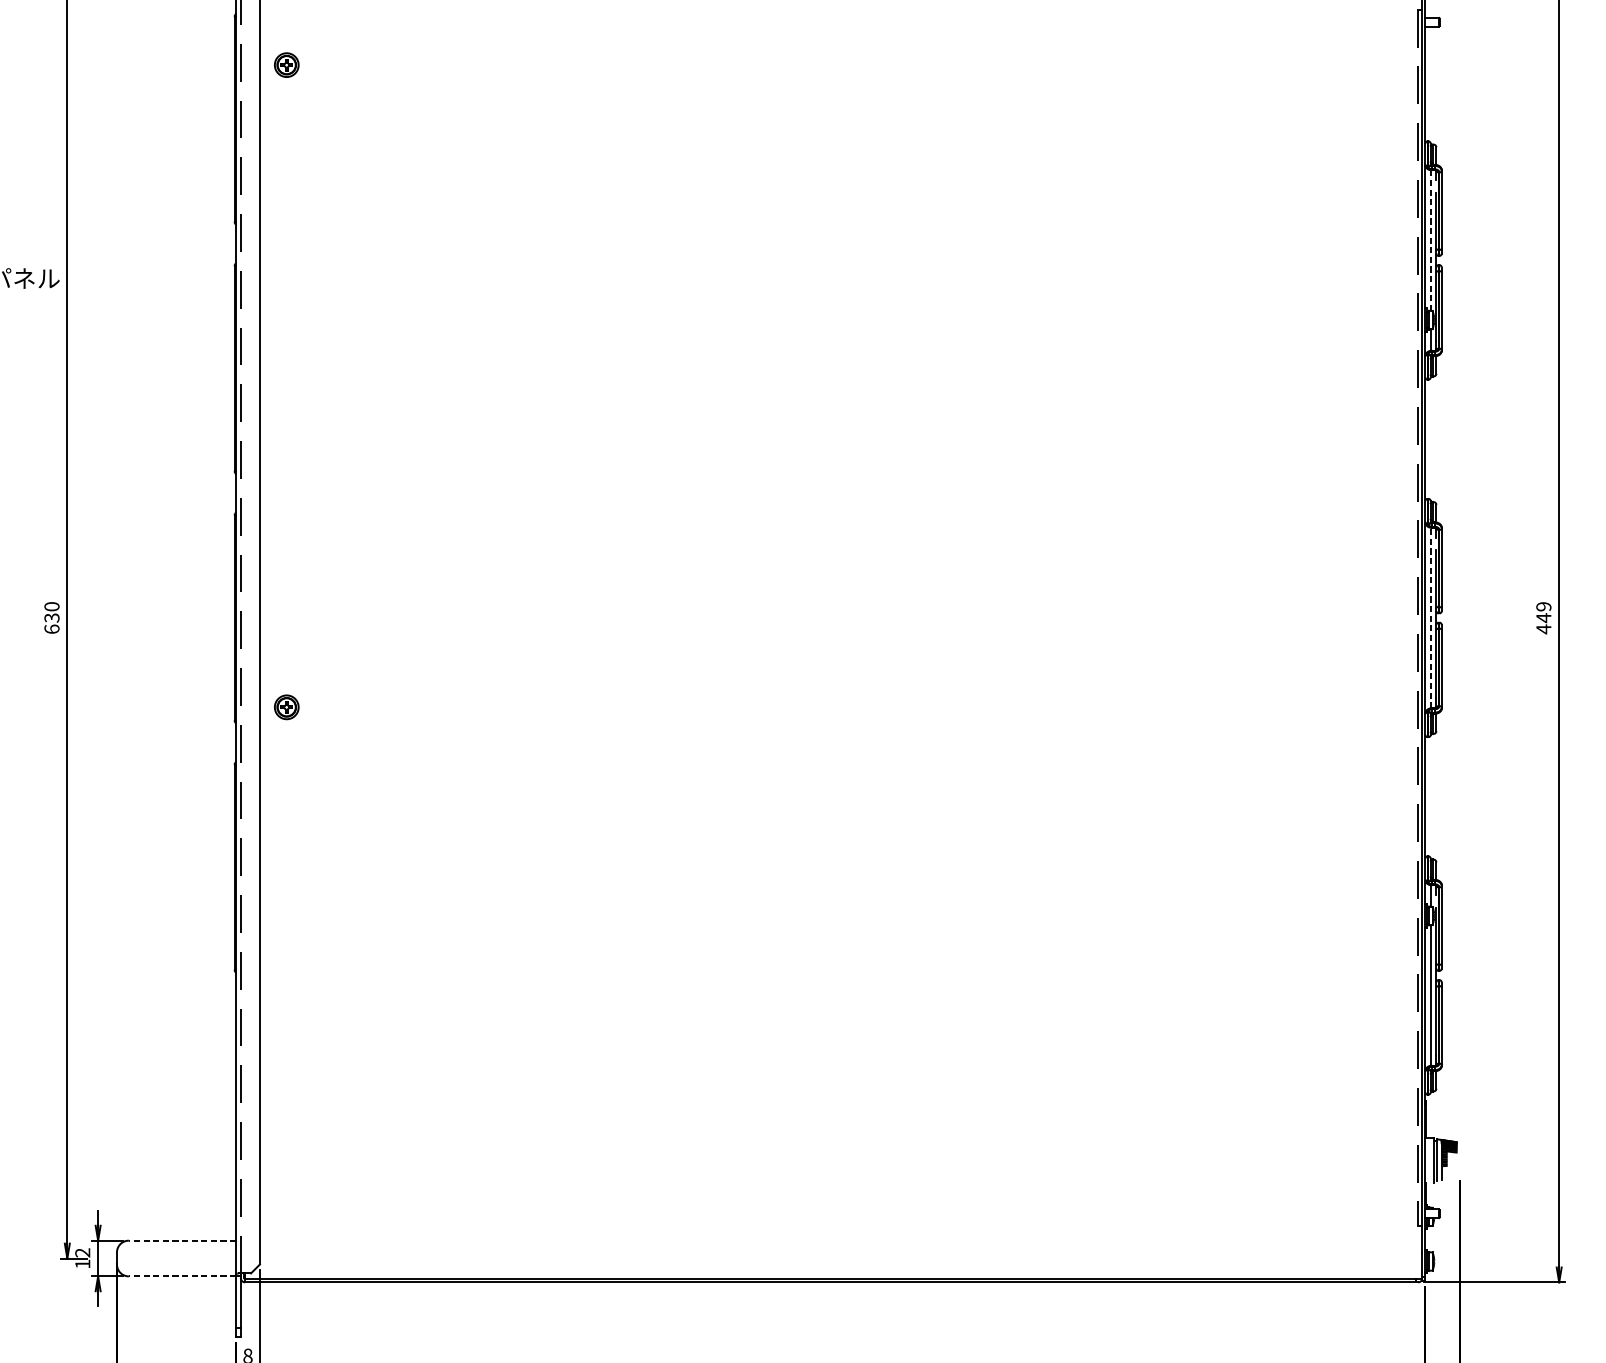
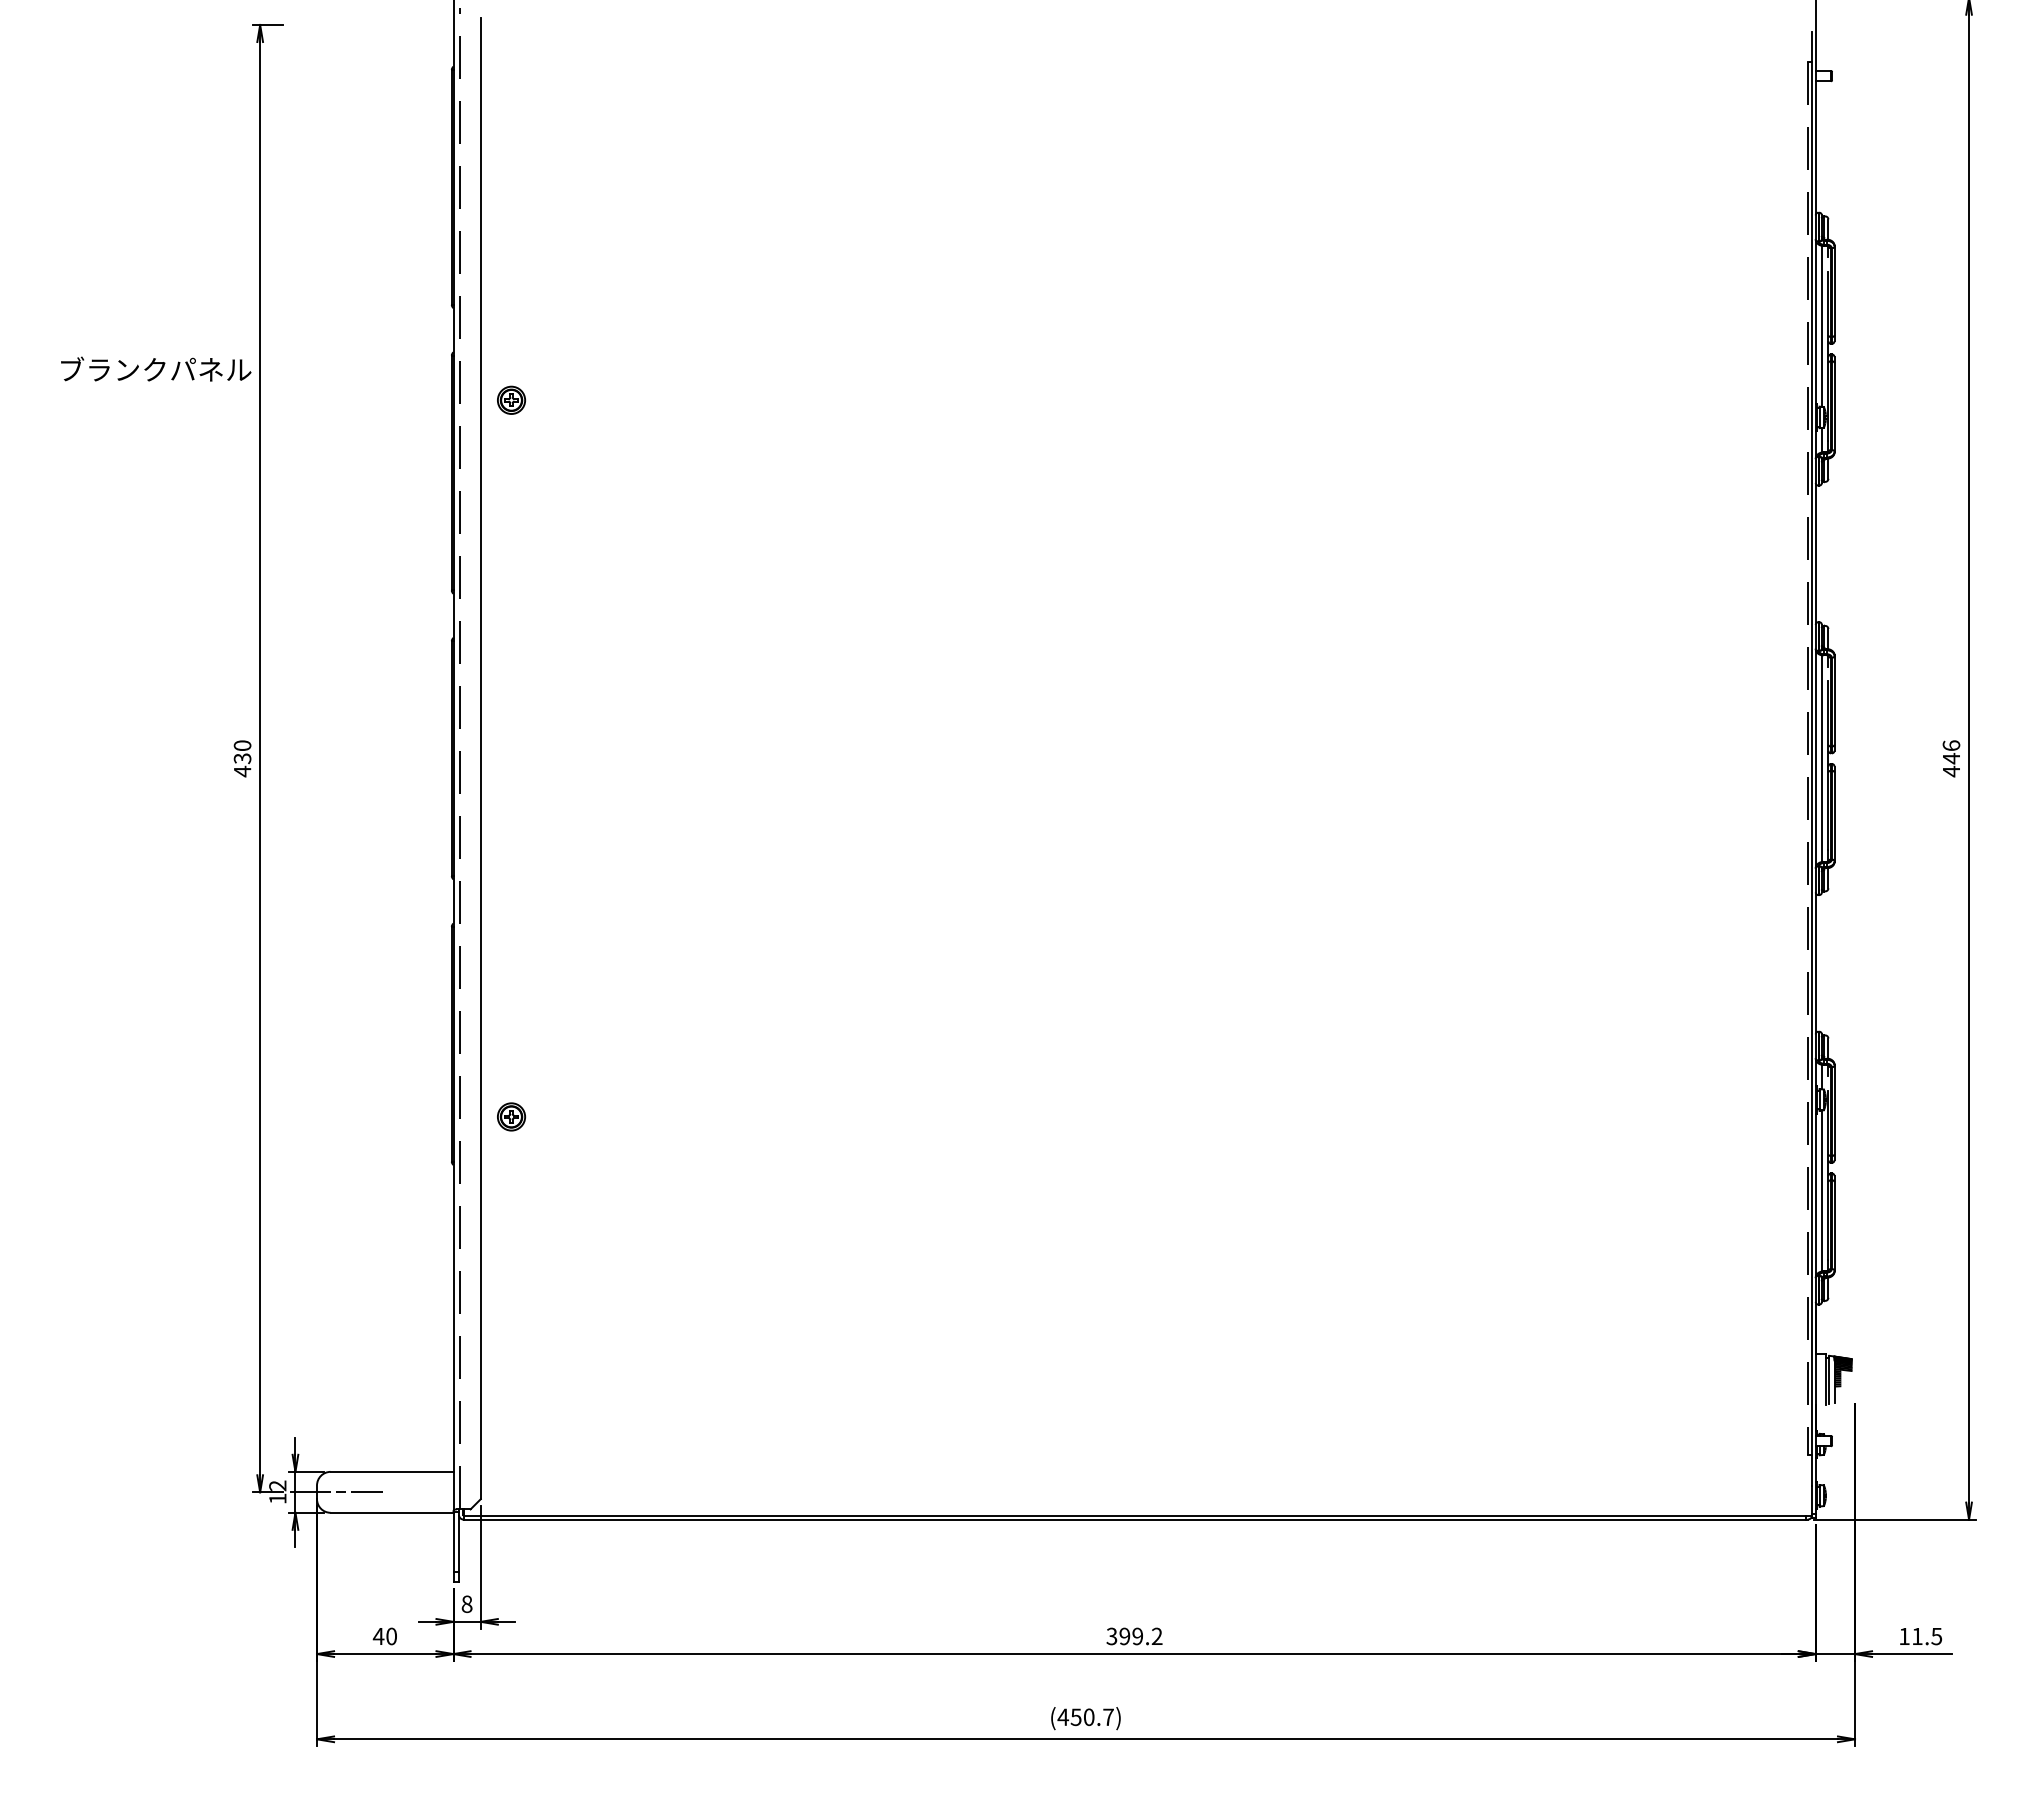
part: (286, 64) -> (511, 399), moved
line: (1431, 240) -> (1822, 326), dashed -> solid
text: (1543, 606) -> (1951, 745), 449 -> 446
line: (1431, 617) -> (1822, 758), dashed -> solid
text: (51, 629) -> (242, 771), 630 -> 430
part: (286, 706) -> (511, 1116), moved
line: (181, 1240) -> (391, 1471), dashed -> solid
line: (133, 1258) -> (336, 1492), added
line: (181, 1276) -> (391, 1512), dashed -> solid

